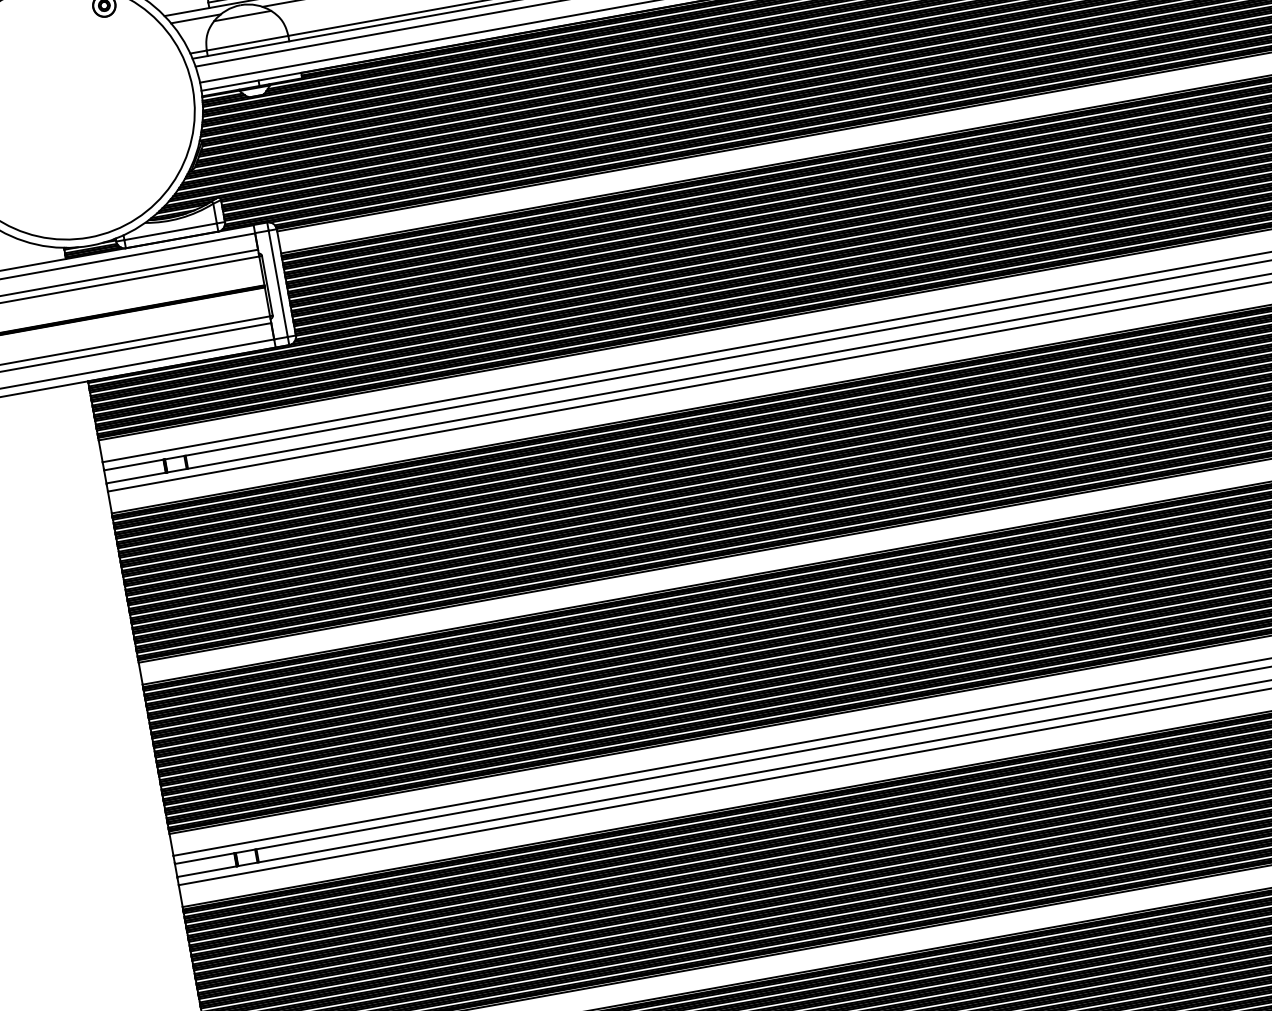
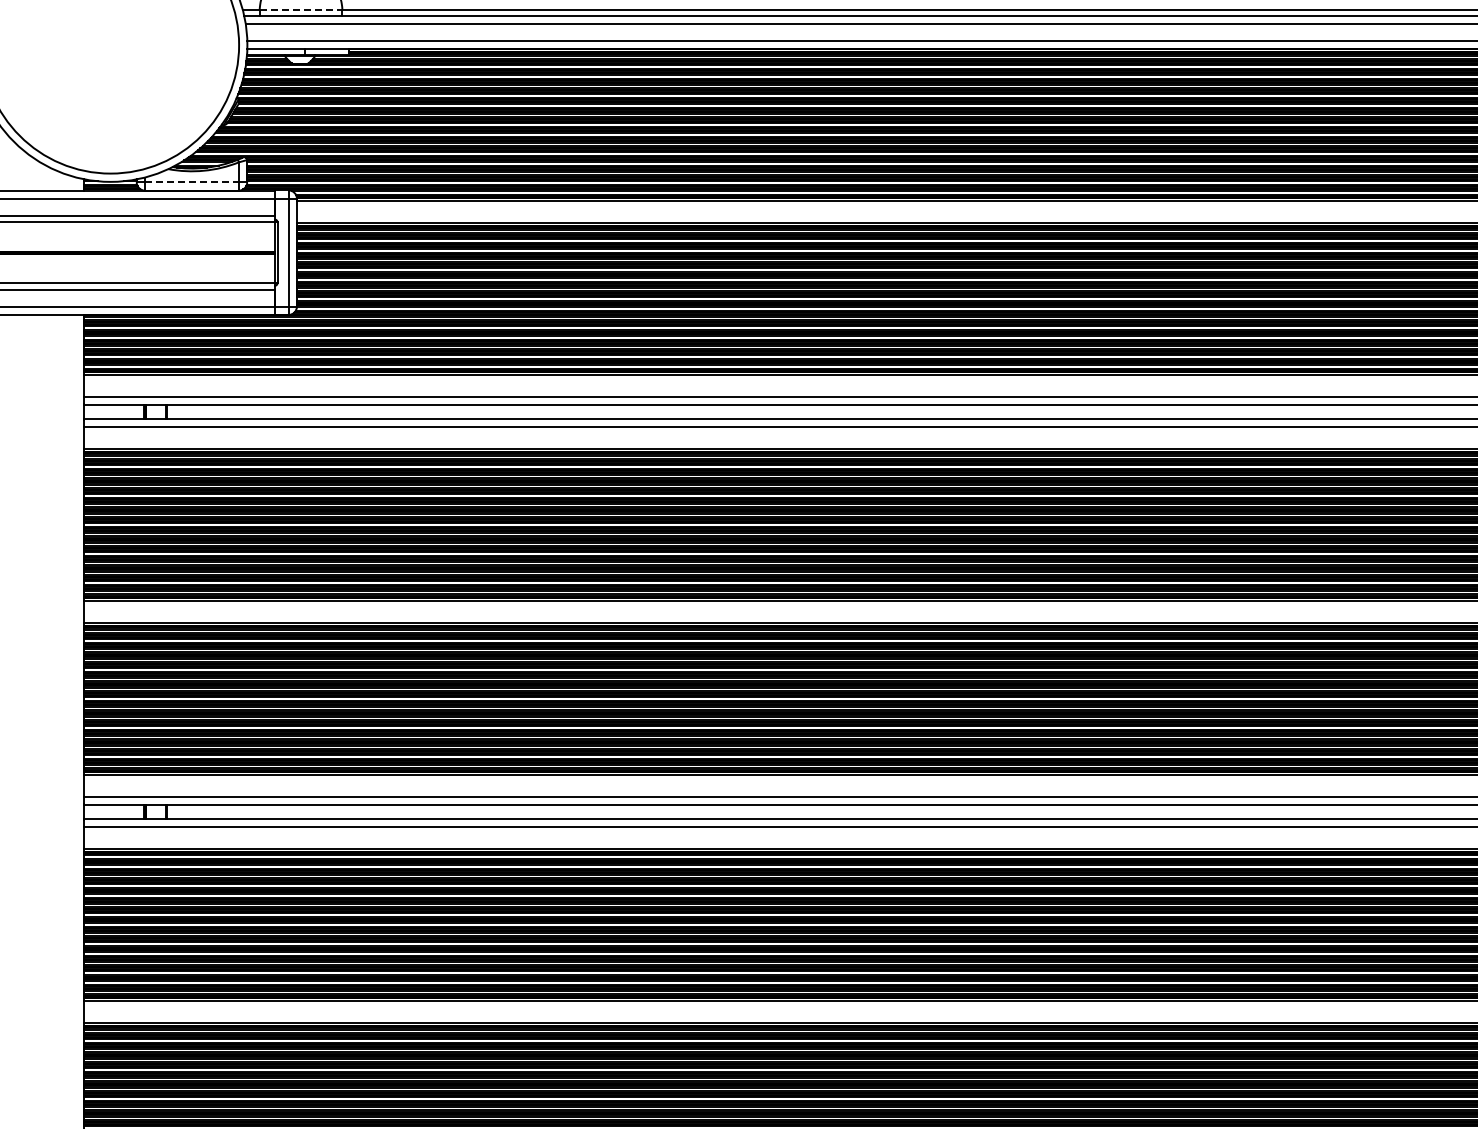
line: (248, 43) -> (301, 10), solid -> dashed
line: (170, 231) -> (191, 182), solid -> dashed

